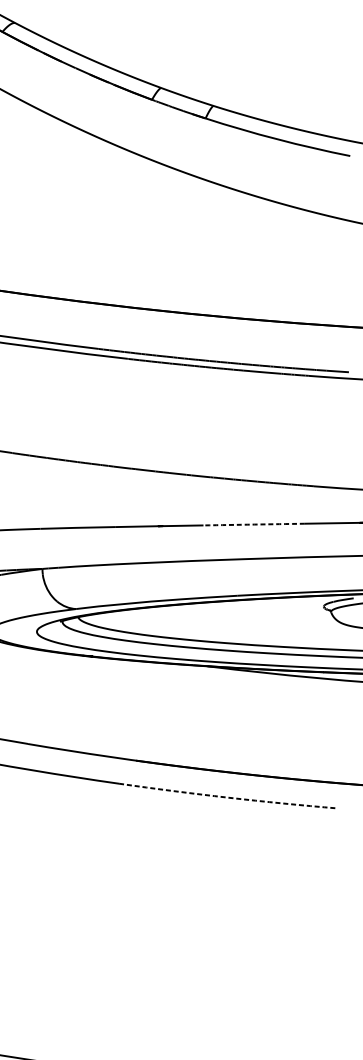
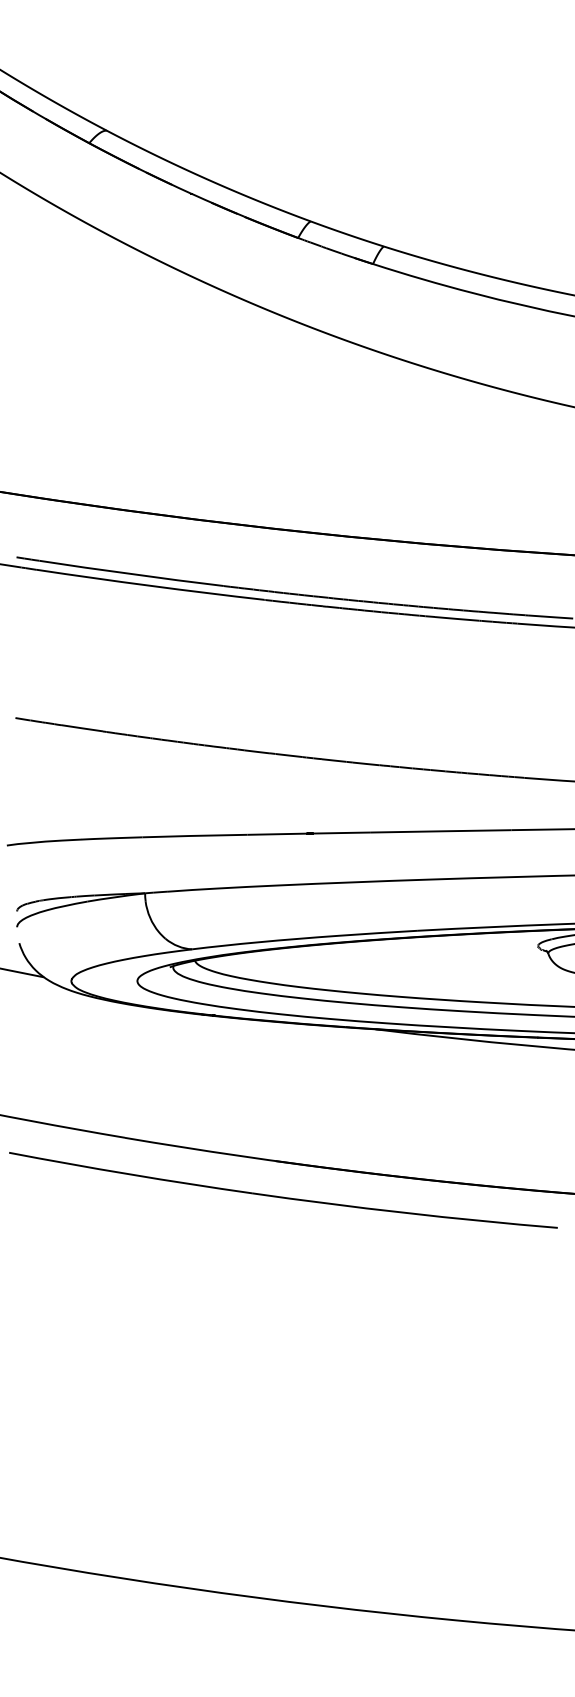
arc: (253, 524) -> (440, 831), dashed -> solid
arc: (228, 797) -> (404, 1212), dashed -> solid

